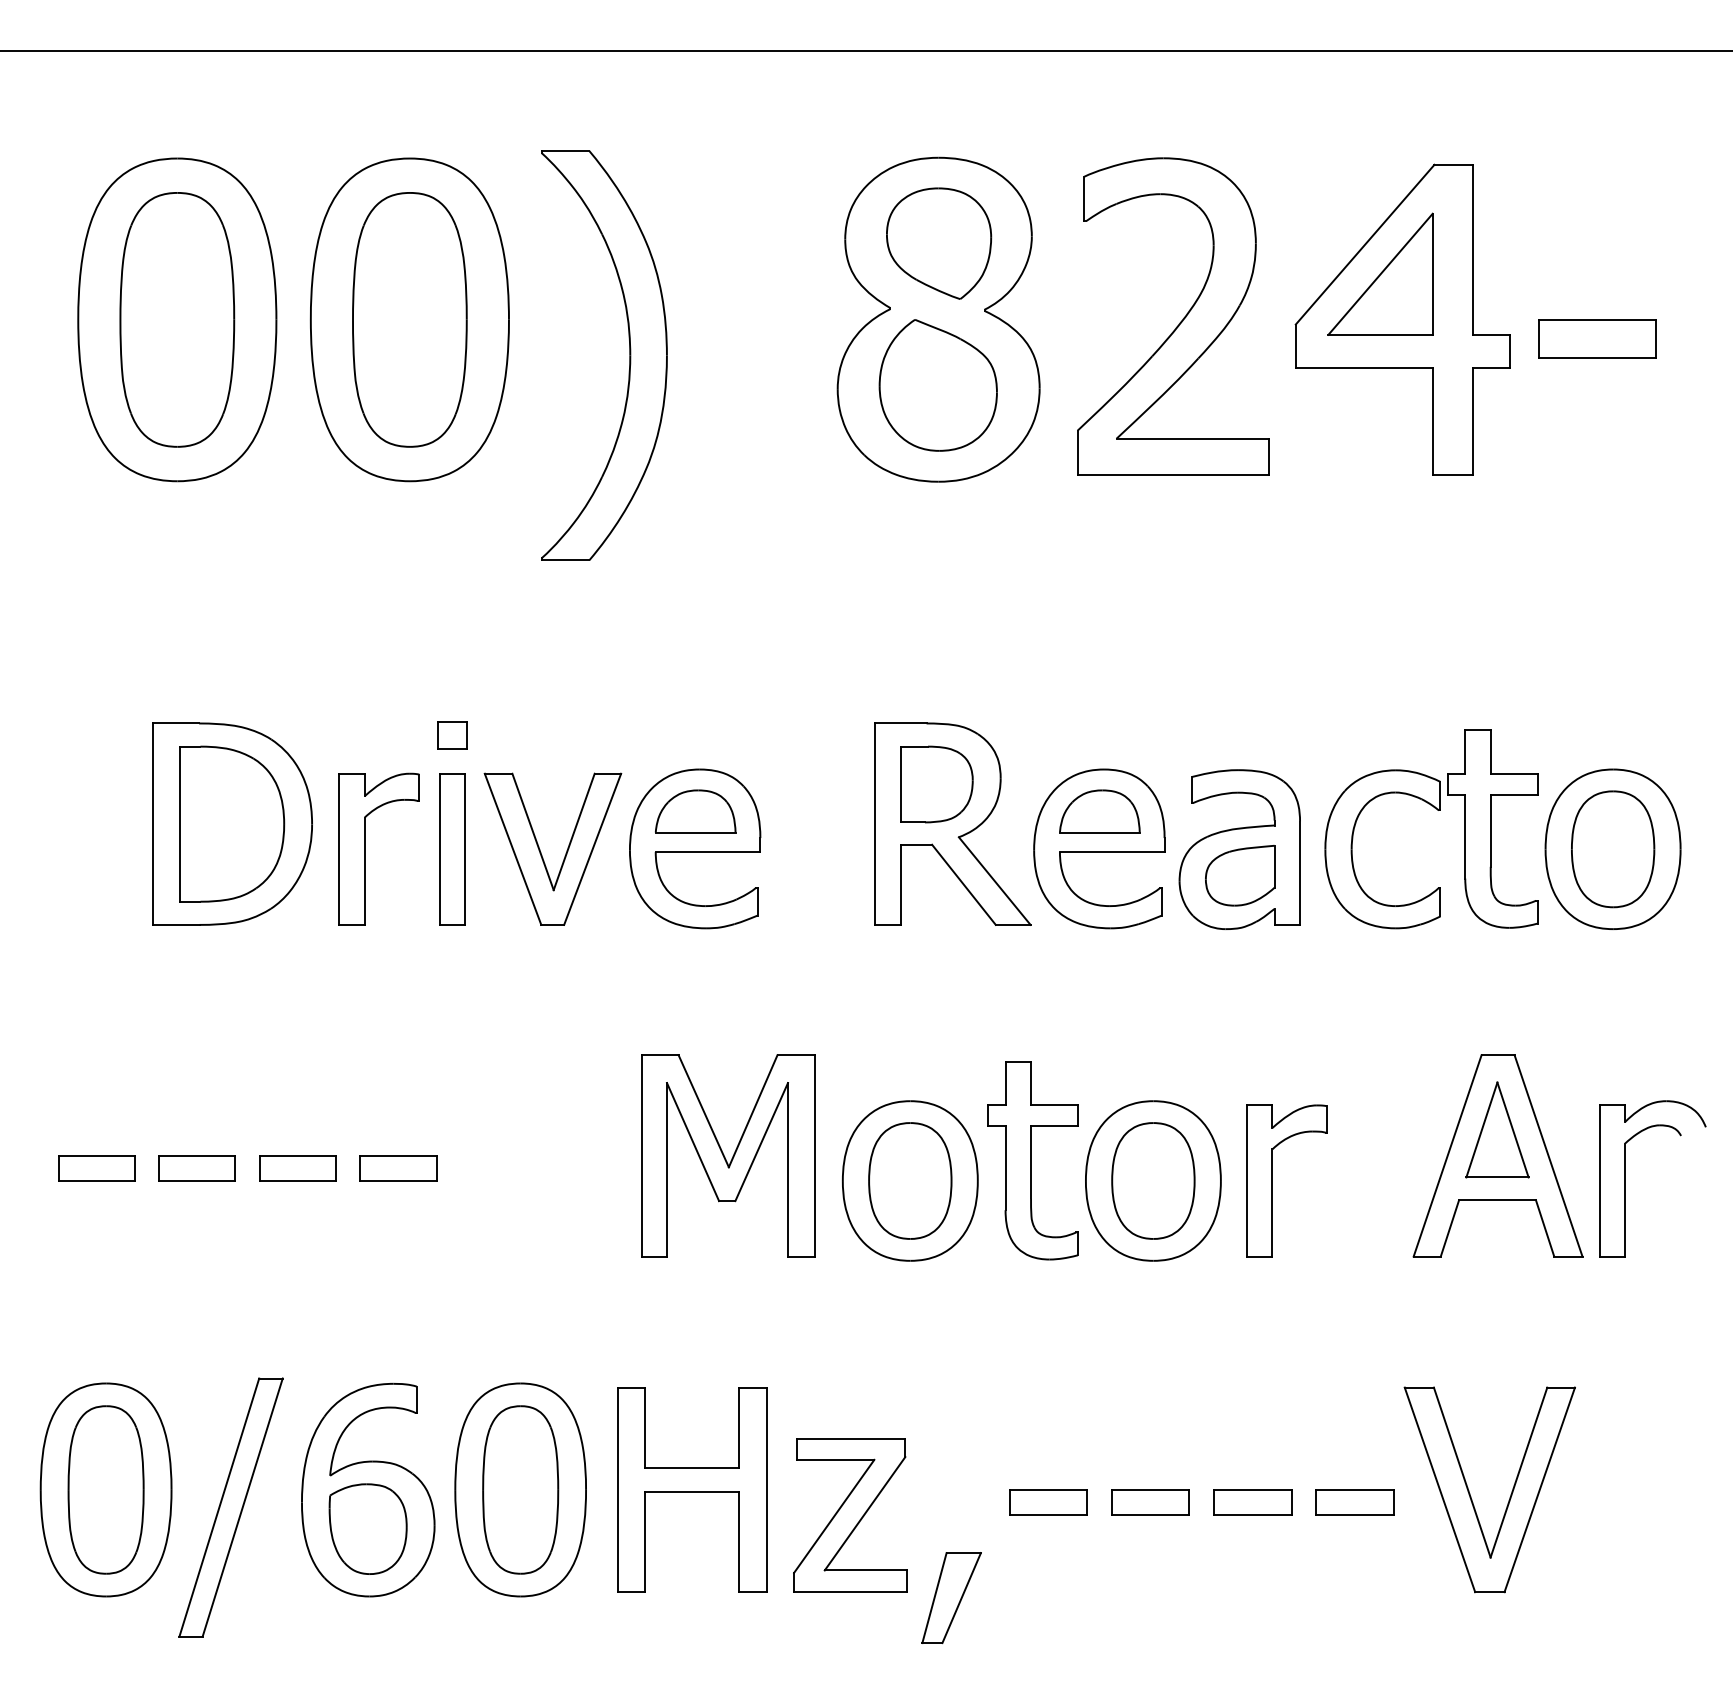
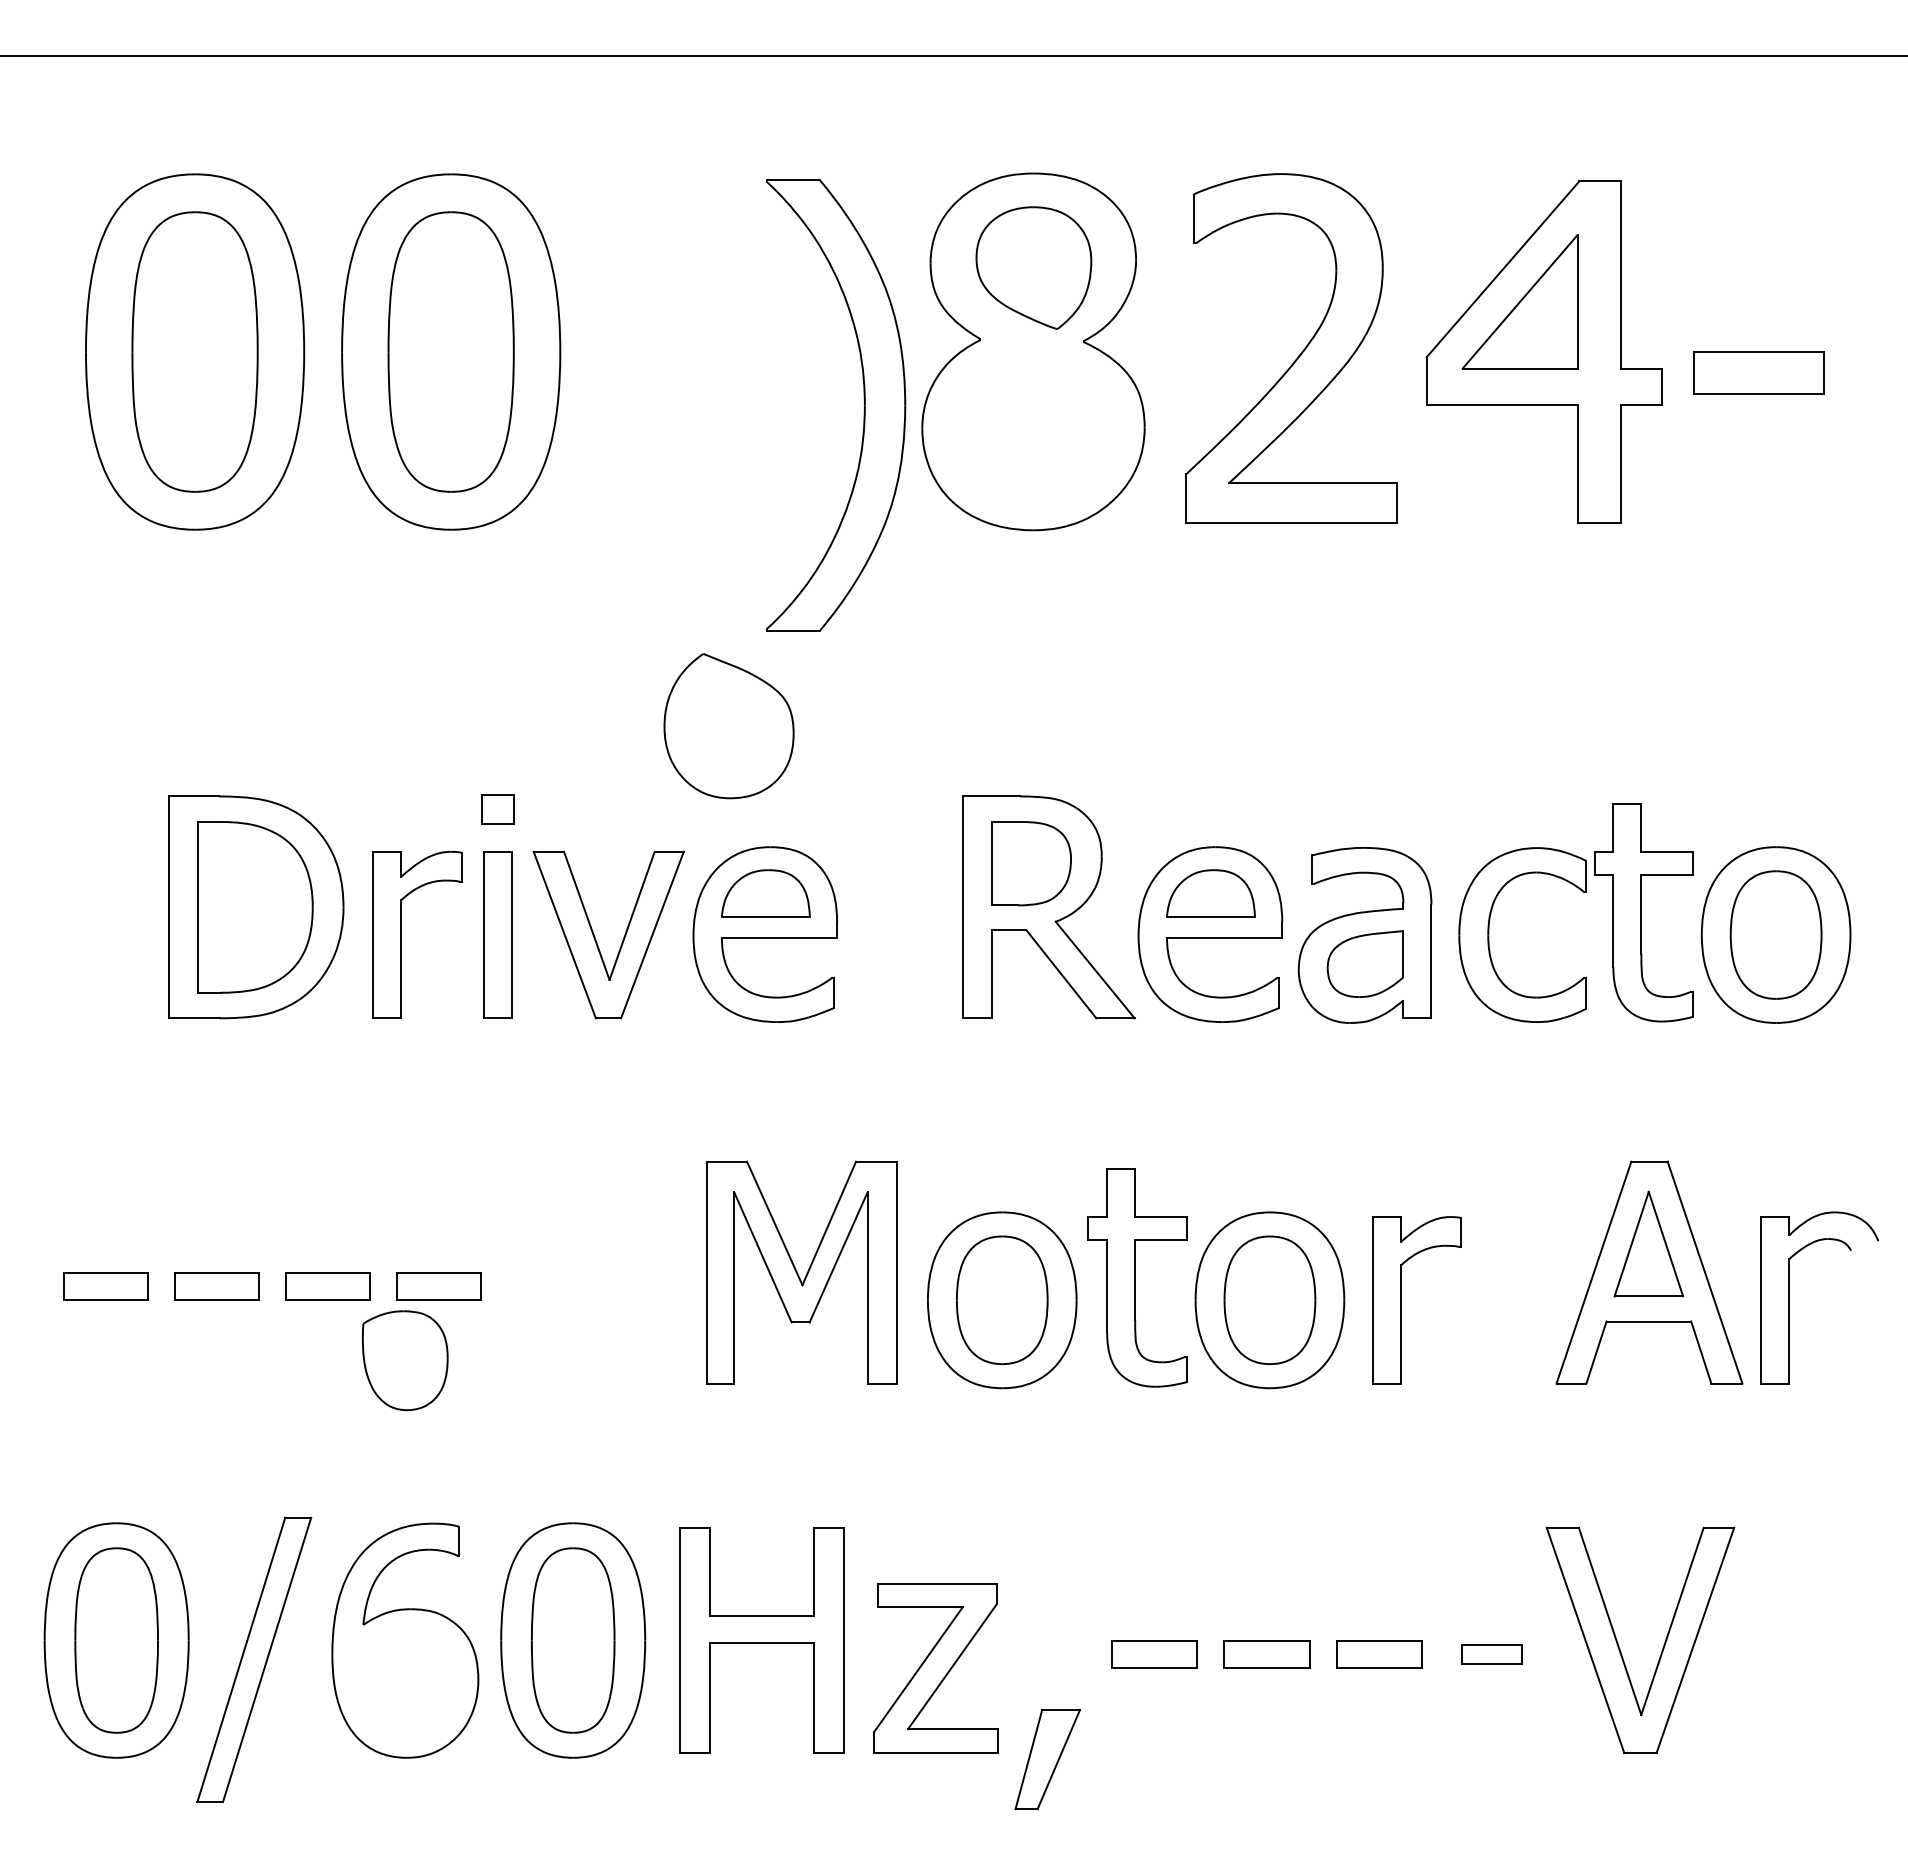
part: (629, 361) -> (863, 411), moved
part: (937, 385) -> (728, 726), moved
part: (1354, 1502) -> (1491, 1654), size x0.7
part: (367, 1528) -> (404, 1360), moved

